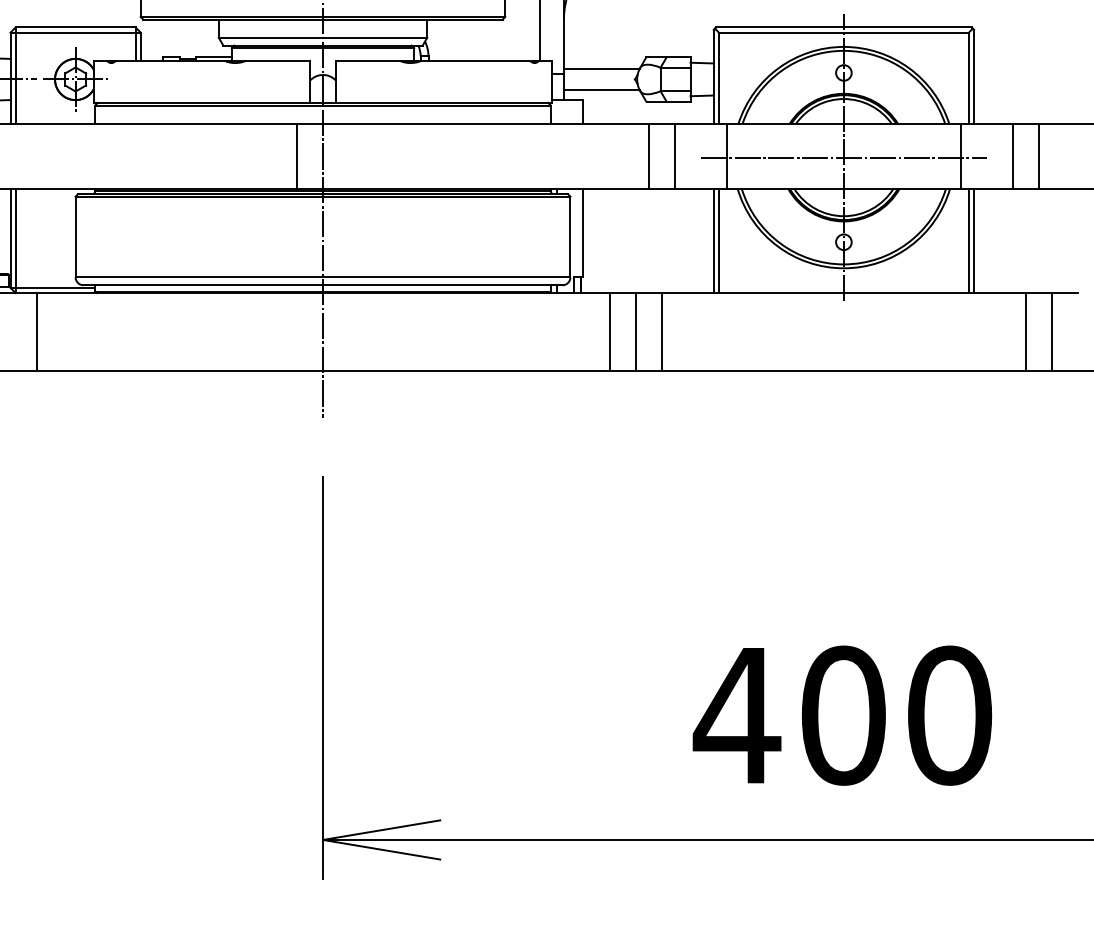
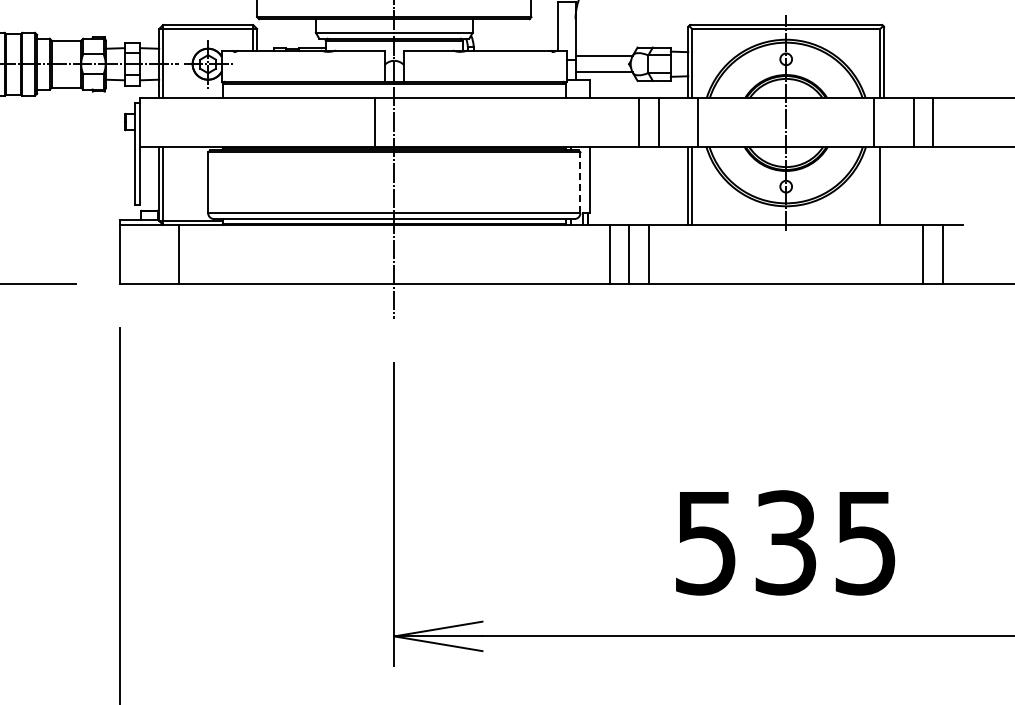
line: (842, 158) -> (785, 123), removed
line: (570, 236) -> (580, 182), solid -> dashed
line: (974, 240) -> (884, 185), removed
text: (841, 715) -> (784, 542), 400 -> 535

